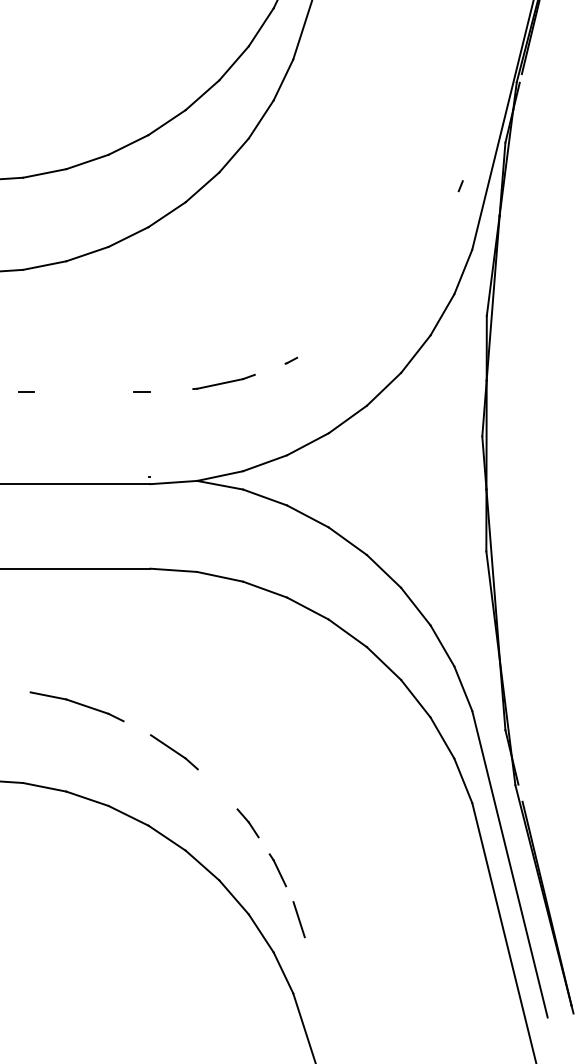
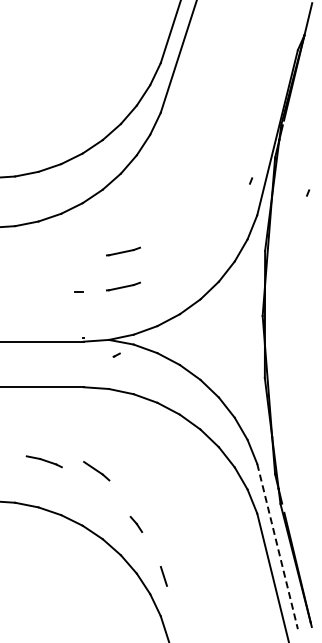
line: (567, 207) -> (308, 192), added
line: (224, 316) -> (123, 251), added
part: (290, 359) -> (116, 354), moved
line: (25, 391) -> (16, 291), removed
part: (77, 706) -> (44, 461), size x0.7
line: (174, 752) -> (96, 471), moved
line: (509, 866) -> (277, 547), solid -> dashed
line: (277, 869) -> (152, 549), removed

